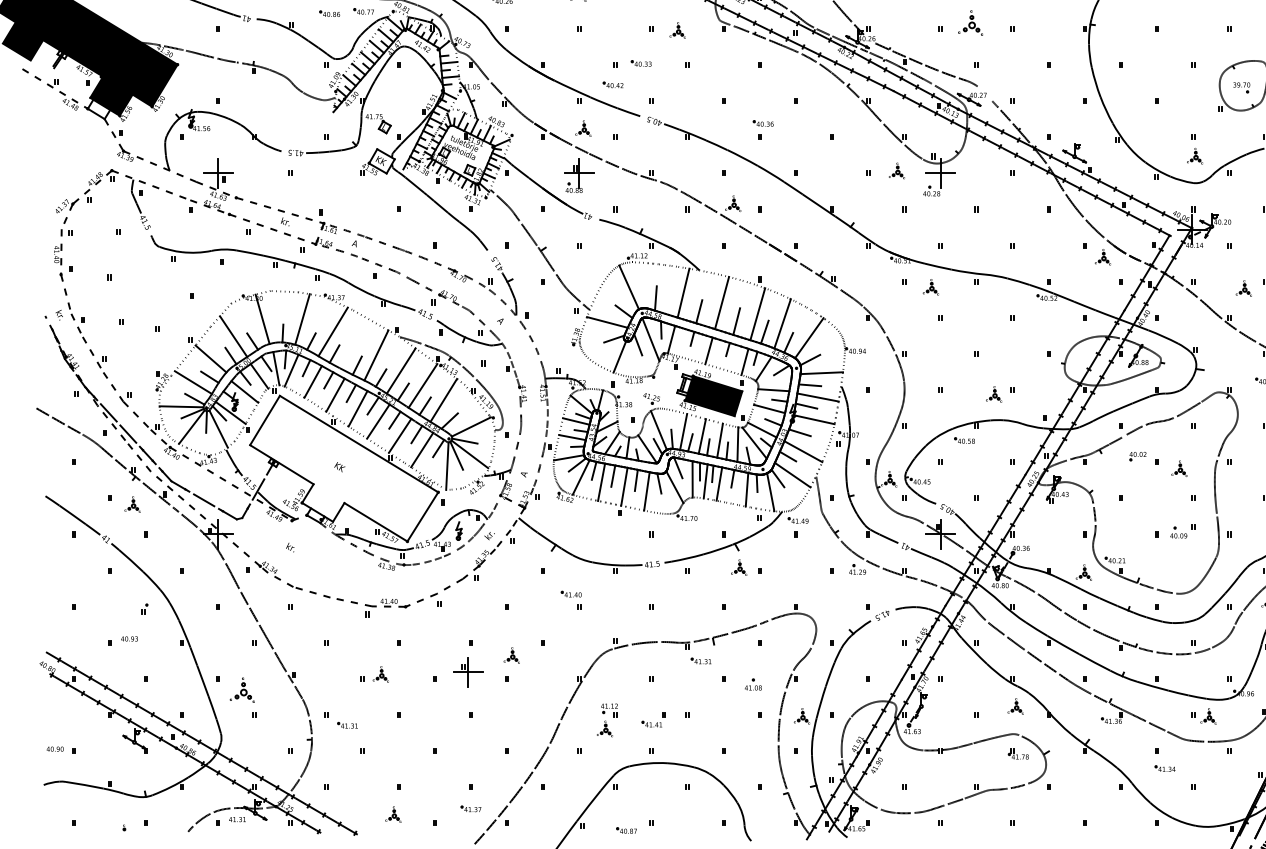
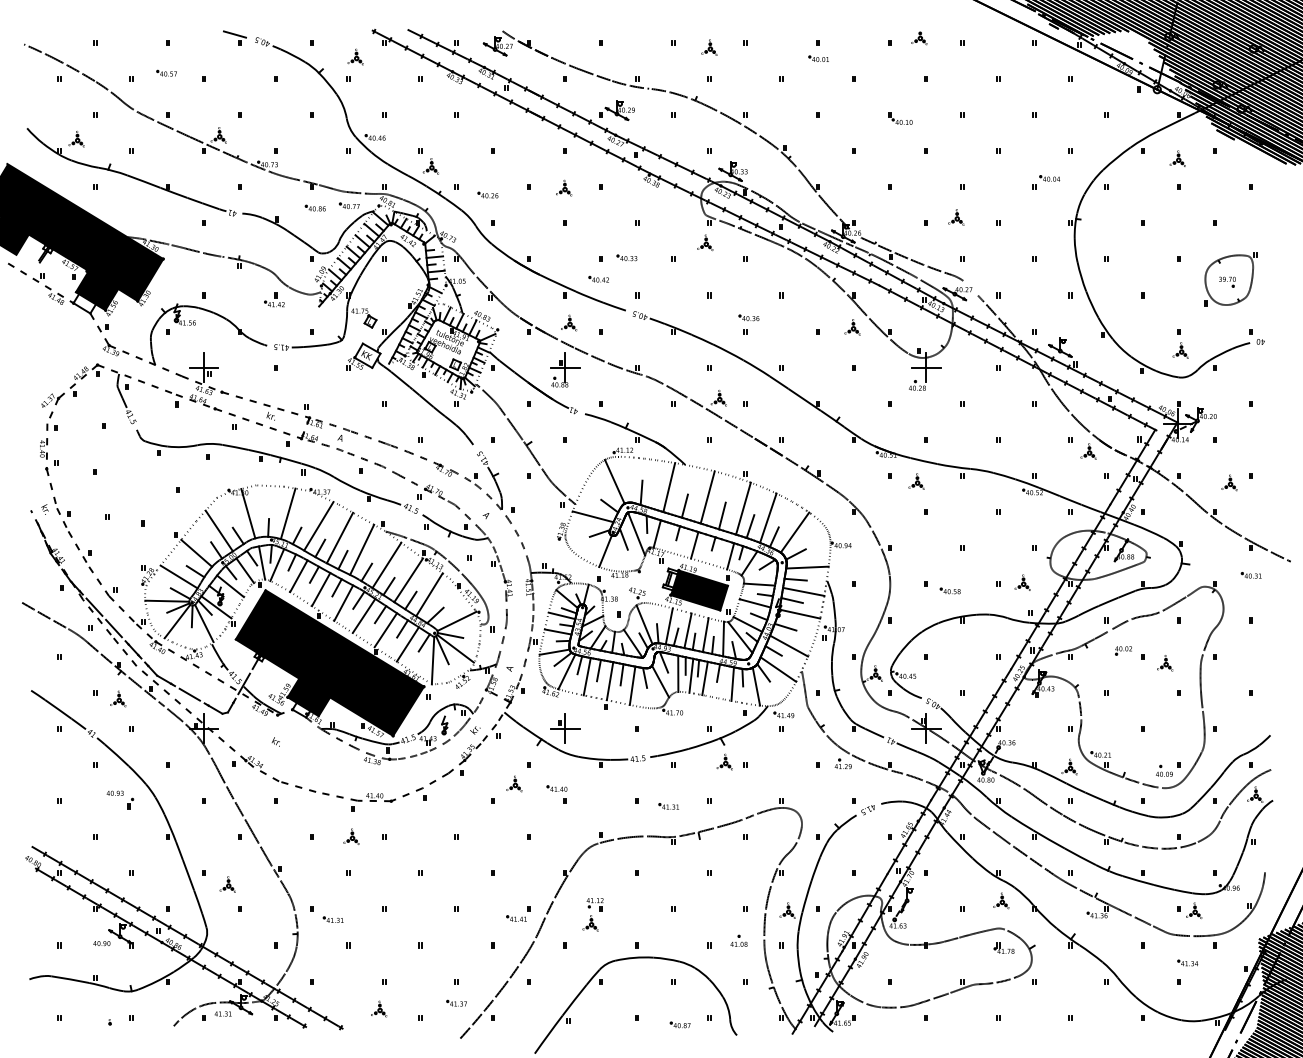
part: (970, 23) -> (956, 217), size x0.62
part: (677, 30) -> (705, 242), moved
part: (288, 105) -> (274, 299), added
part: (896, 171) -> (852, 327), moved
line: (353, 343) -> (339, 537), added
part: (993, 394) -> (1022, 582), moved
part: (963, 440) -> (949, 590), moved
fill: (343, 468) -> (329, 662), added
part: (1182, 531) -> (1168, 769), moved
text: (128, 638) -> (114, 792), moved
part: (511, 655) -> (514, 783), moved
part: (700, 661) -> (668, 806), moved
part: (468, 672) -> (565, 728), moved
part: (380, 674) -> (351, 836), moved
part: (752, 684) -> (738, 940), moved
part: (241, 690) -> (227, 884), size x0.62
part: (653, 719) -> (518, 913), moved
text: (54, 749) -> (101, 943), moved
part: (1164, 768) -> (1187, 962), moved
part: (625, 830) -> (679, 1024), moved

